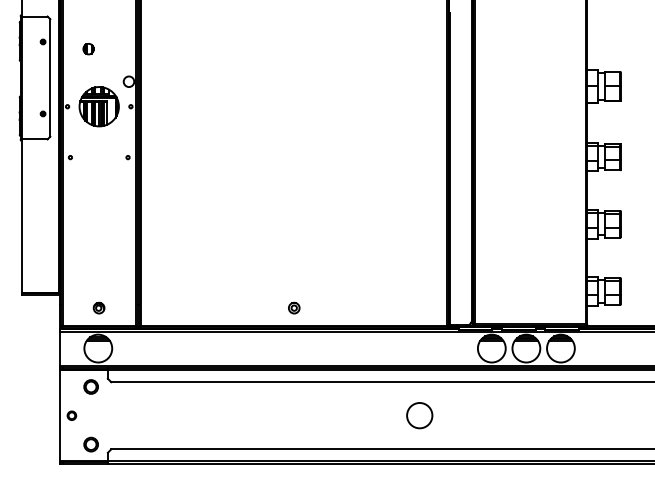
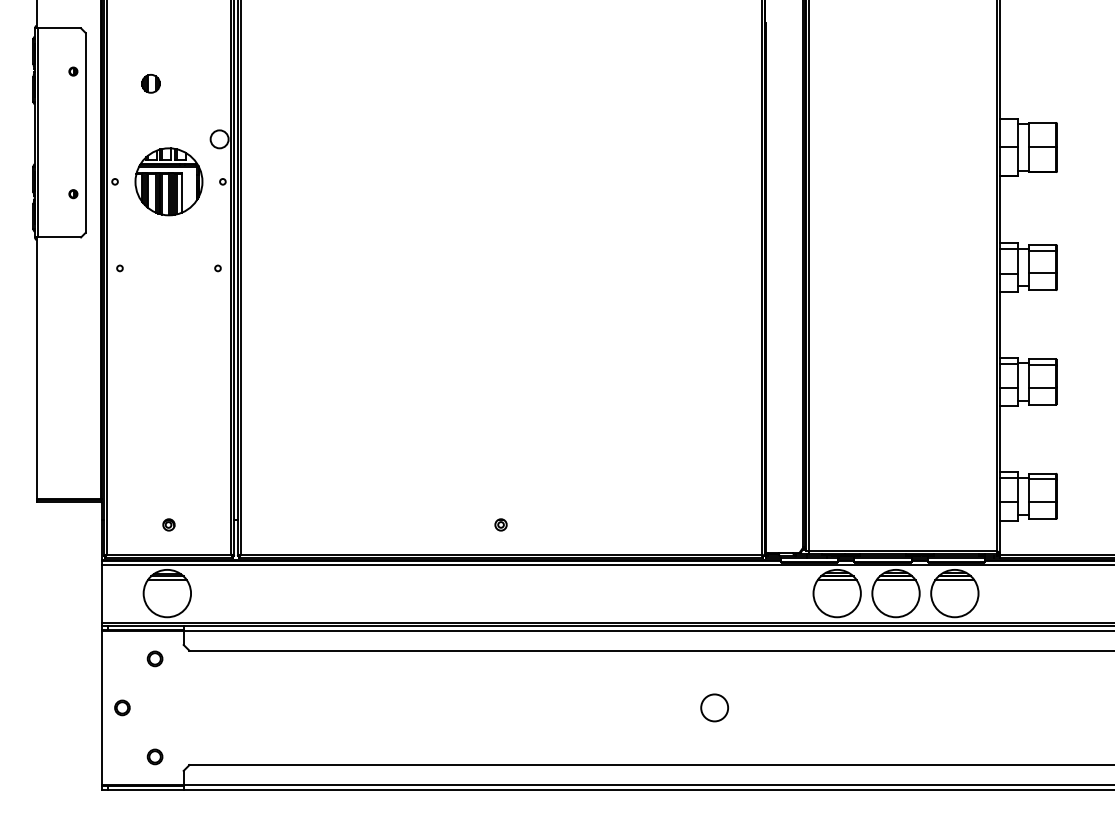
part: (99, 308) -> (169, 525), size x0.62
part: (294, 308) -> (501, 525), size x0.62
part: (90, 386) -> (154, 658), size x0.62
circle: (419, 415) -> (714, 707), size x0.62
part: (90, 444) -> (154, 756), size x0.62

